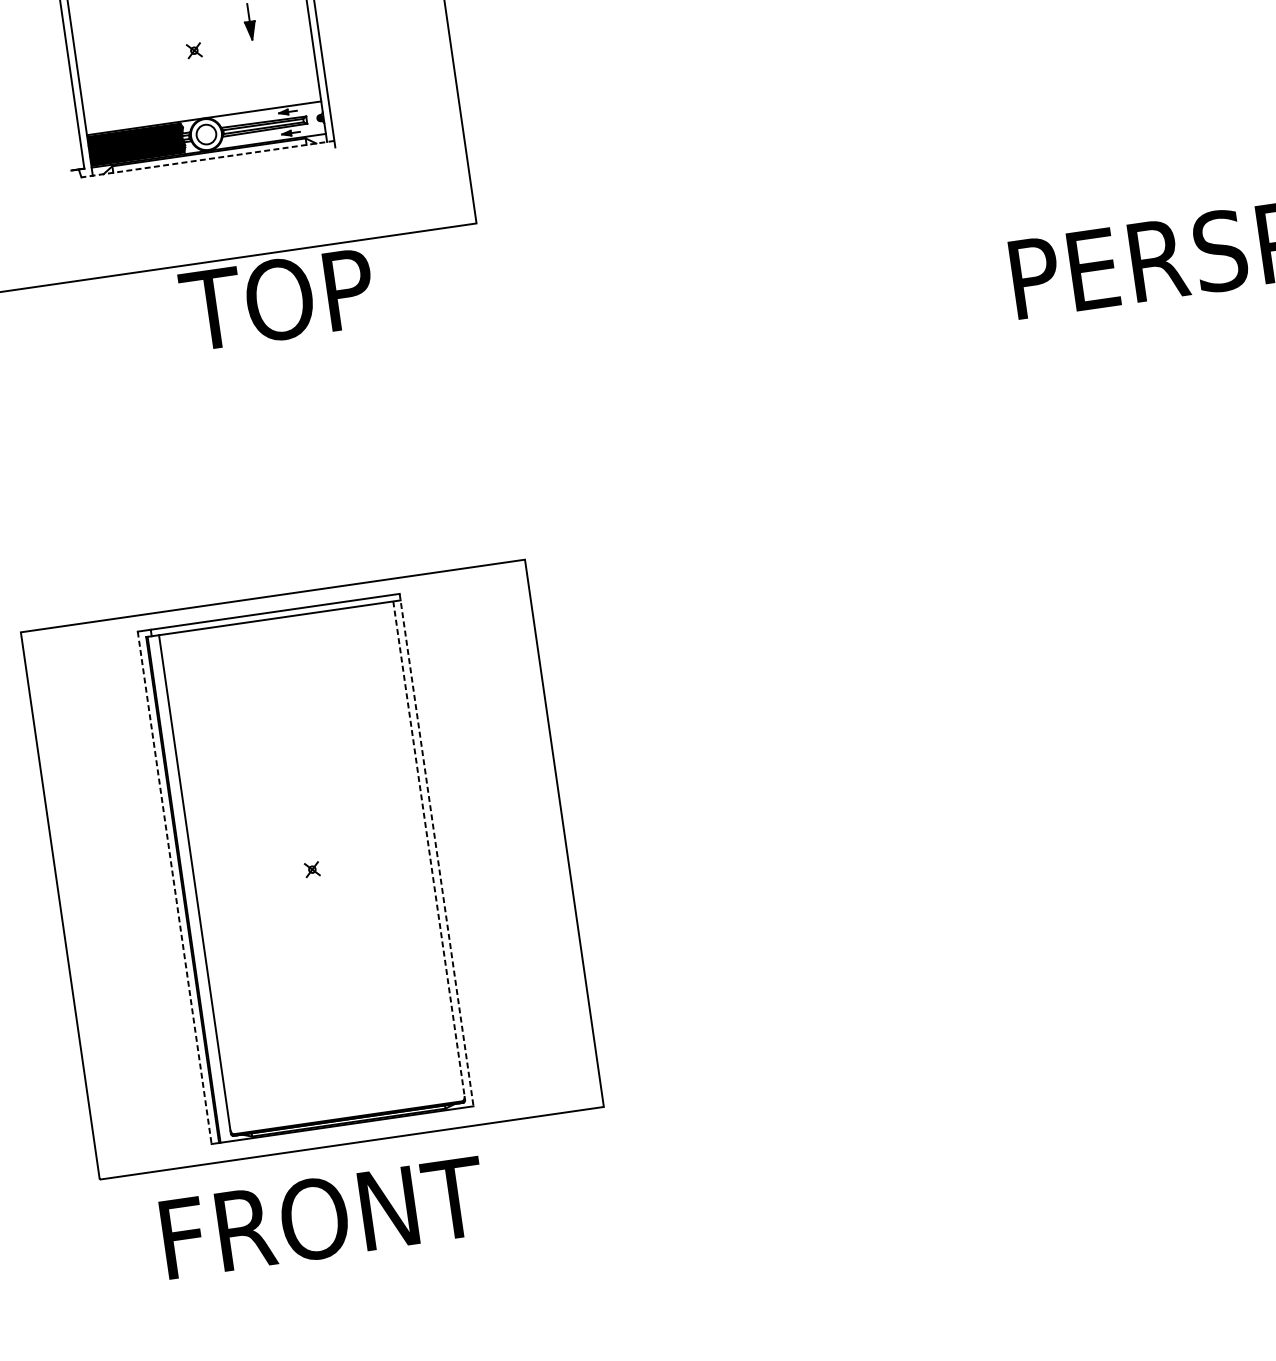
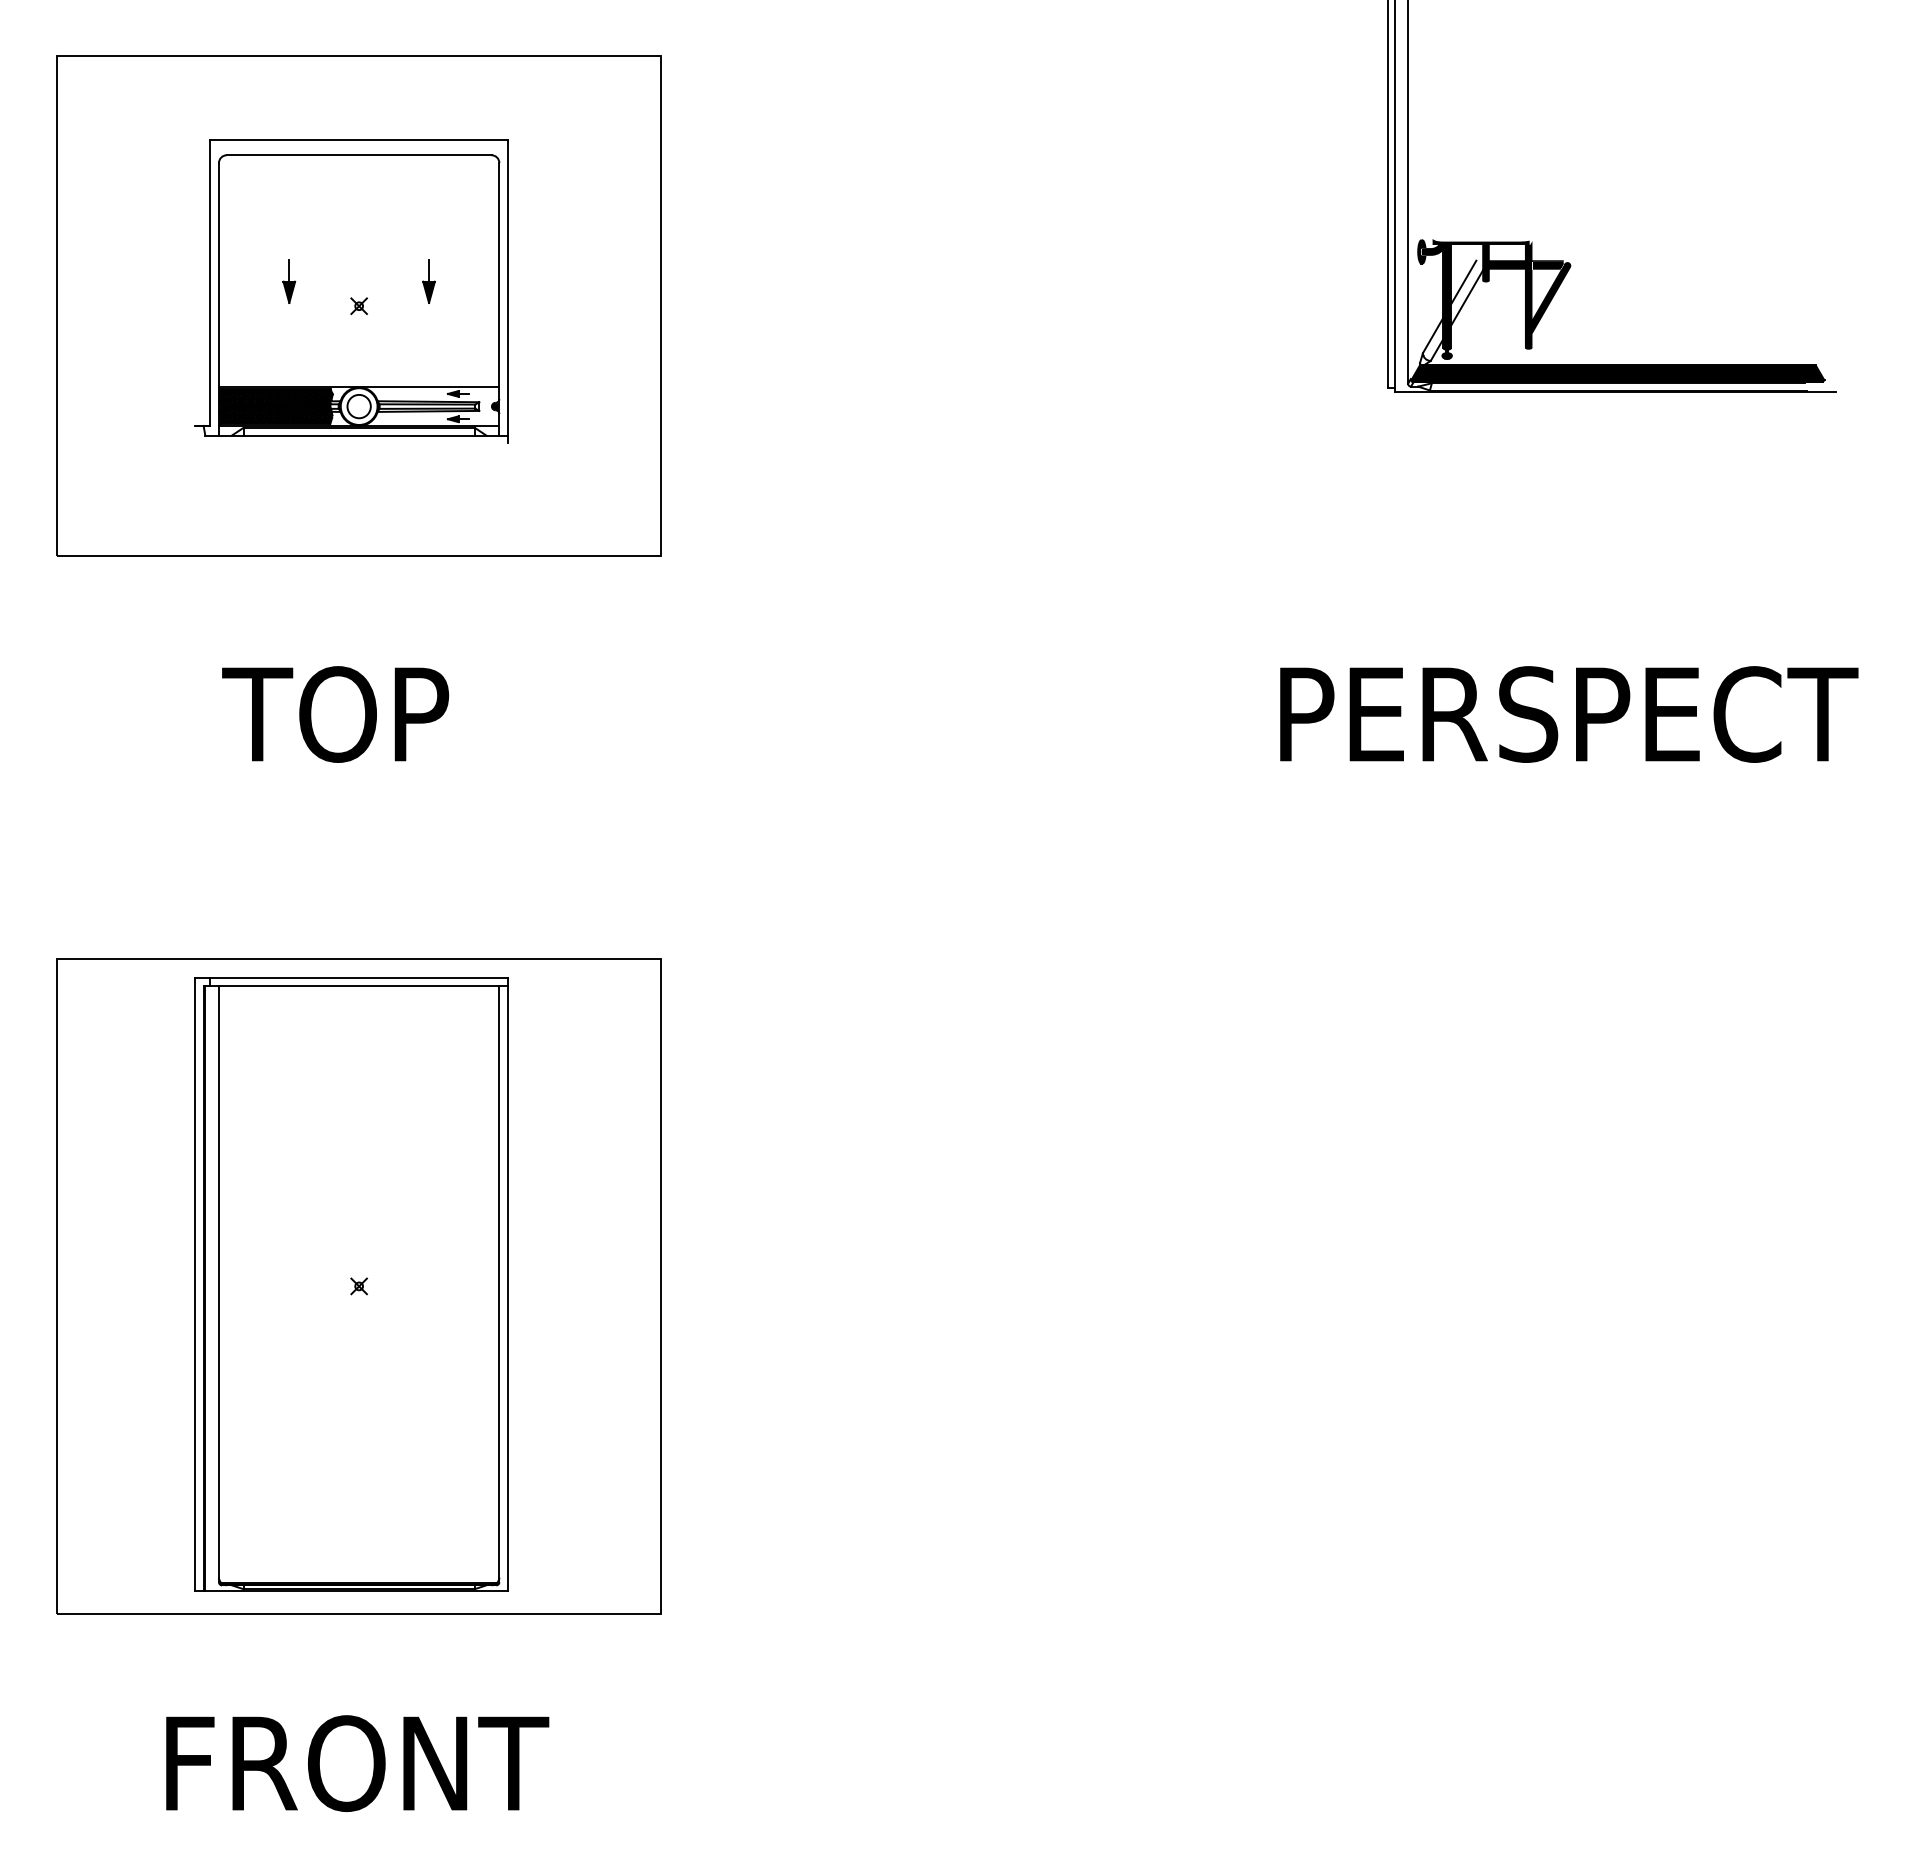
part: (133, 38) -> (289, 281), added
line: (207, 159) -> (356, 435), dashed -> solid
text: (277, 299) -> (335, 714), moved
line: (436, 850) -> (508, 1284), dashed -> solid
line: (429, 851) -> (499, 1284), dashed -> solid
line: (174, 887) -> (194, 1284), dashed -> solid
text: (323, 1217) -> (357, 1763), moved

